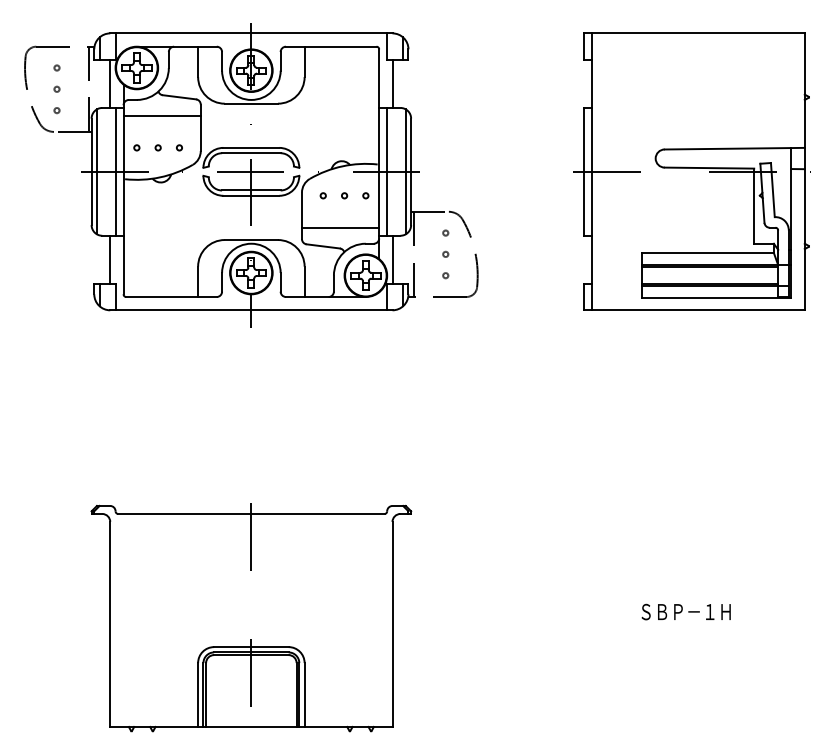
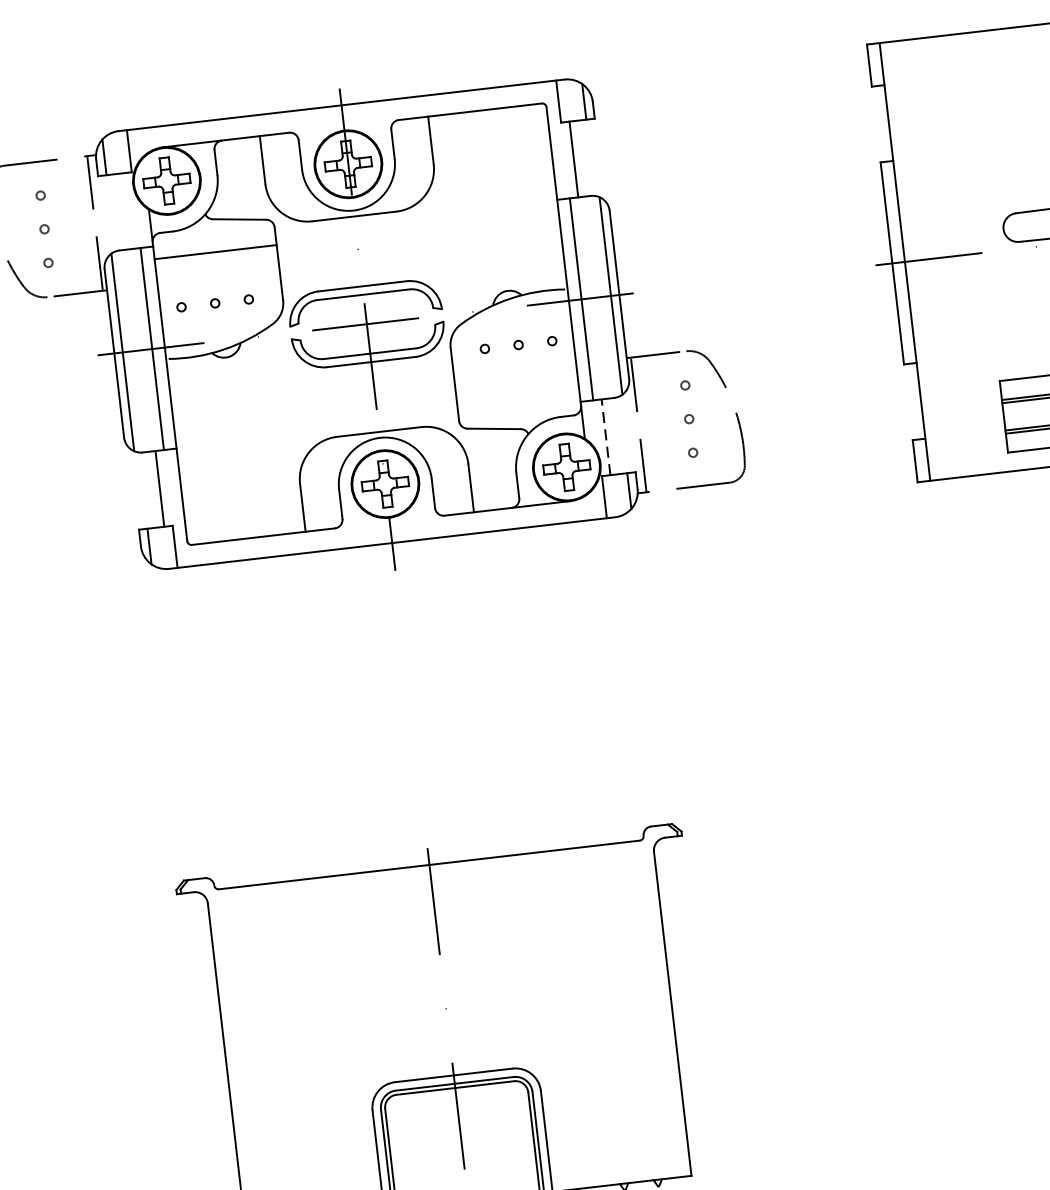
line: (110, 83) -> (128, 210), removed
line: (340, 227) -> (517, 395), removed
line: (392, 259) -> (605, 436), solid -> dashed

